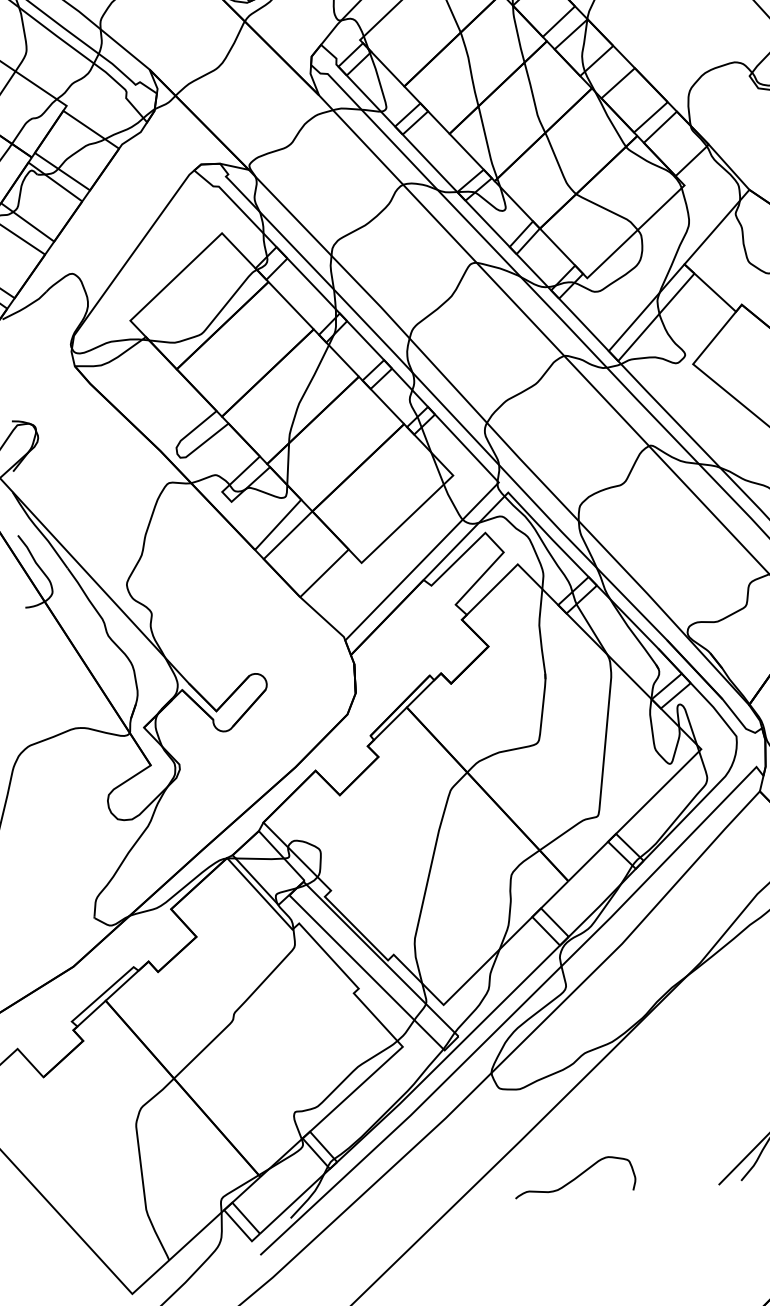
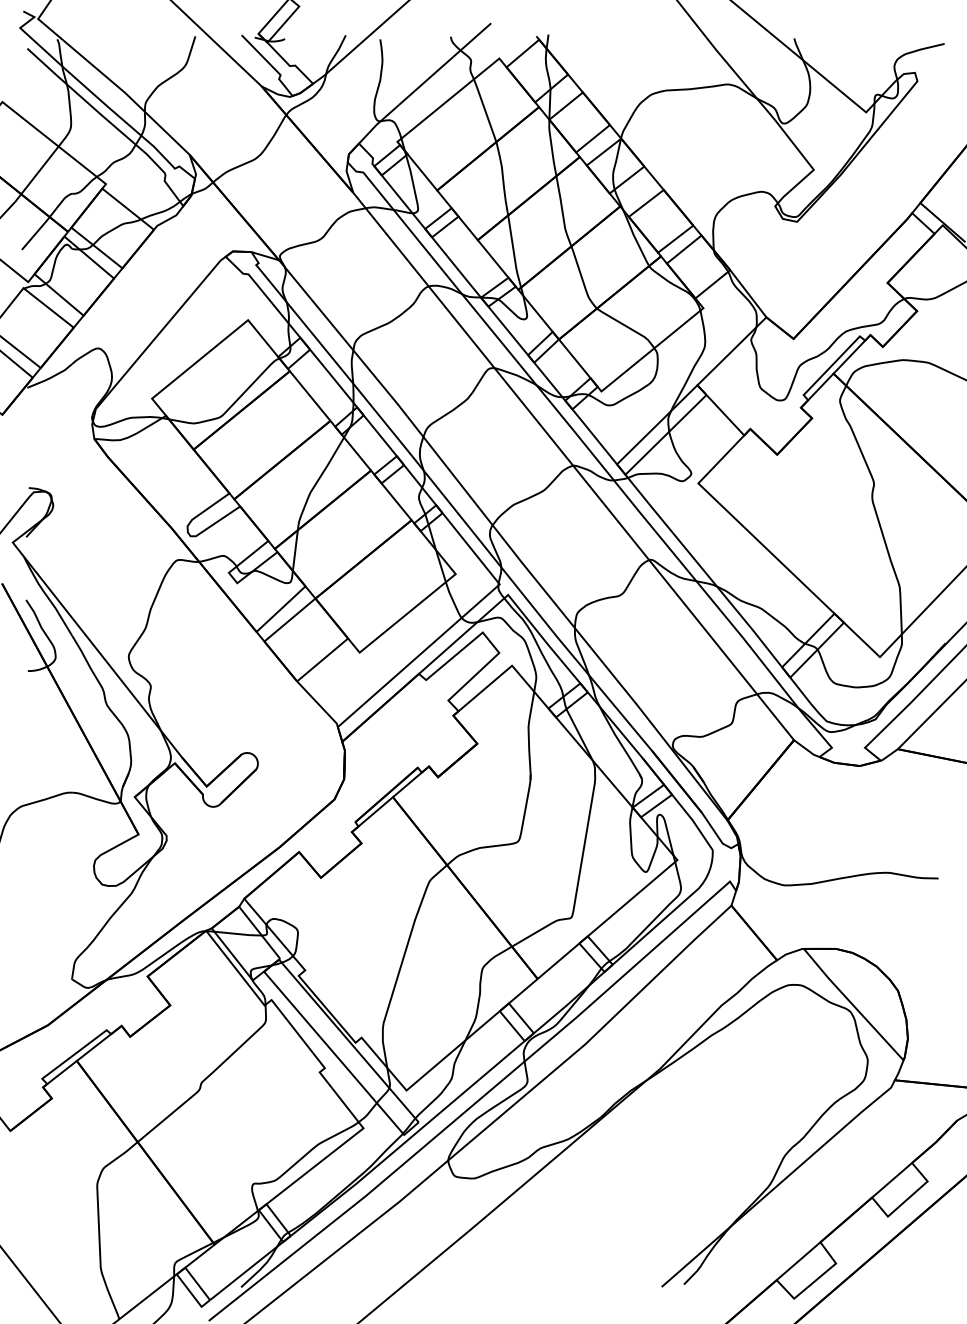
curve: (575, 1177) -> (522, 1268), removed

